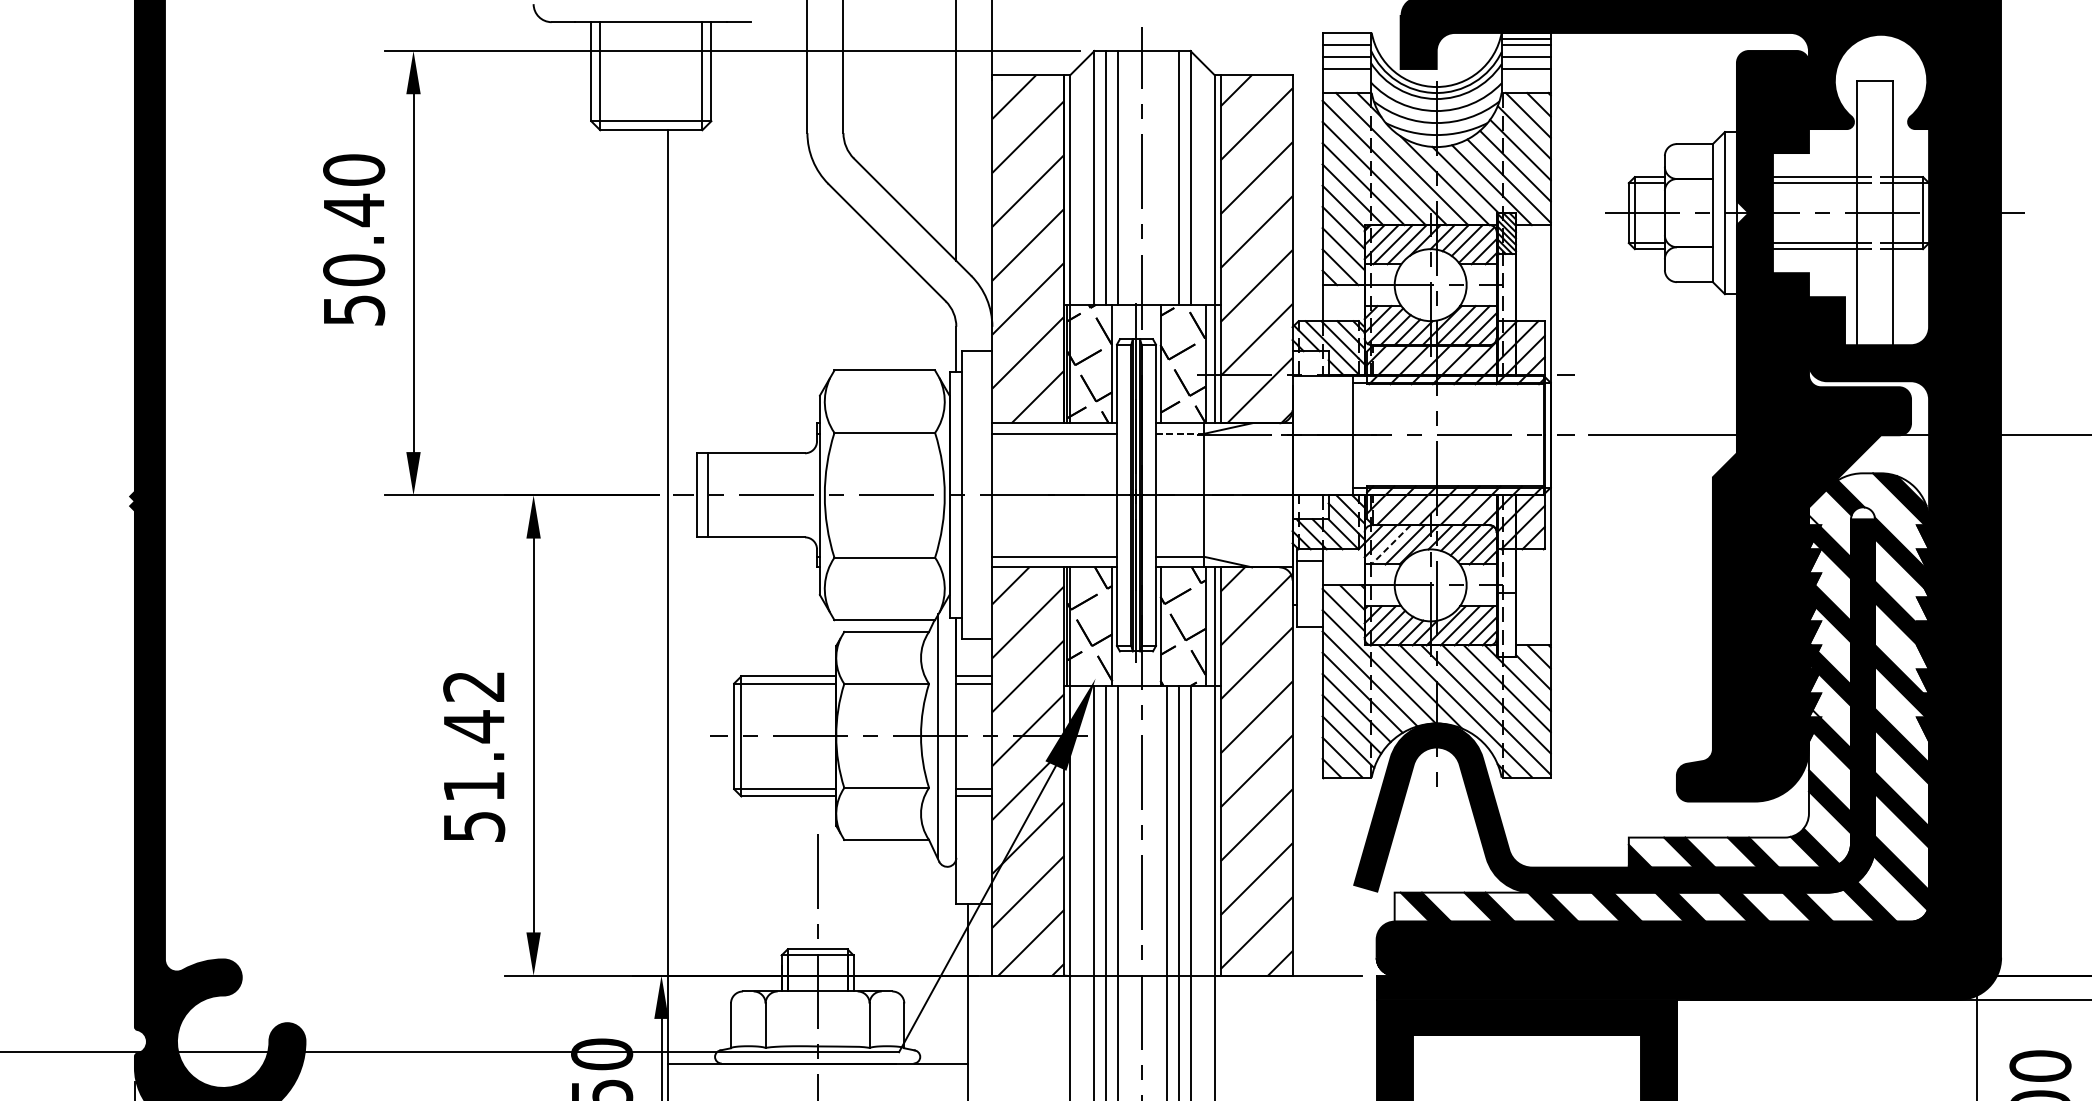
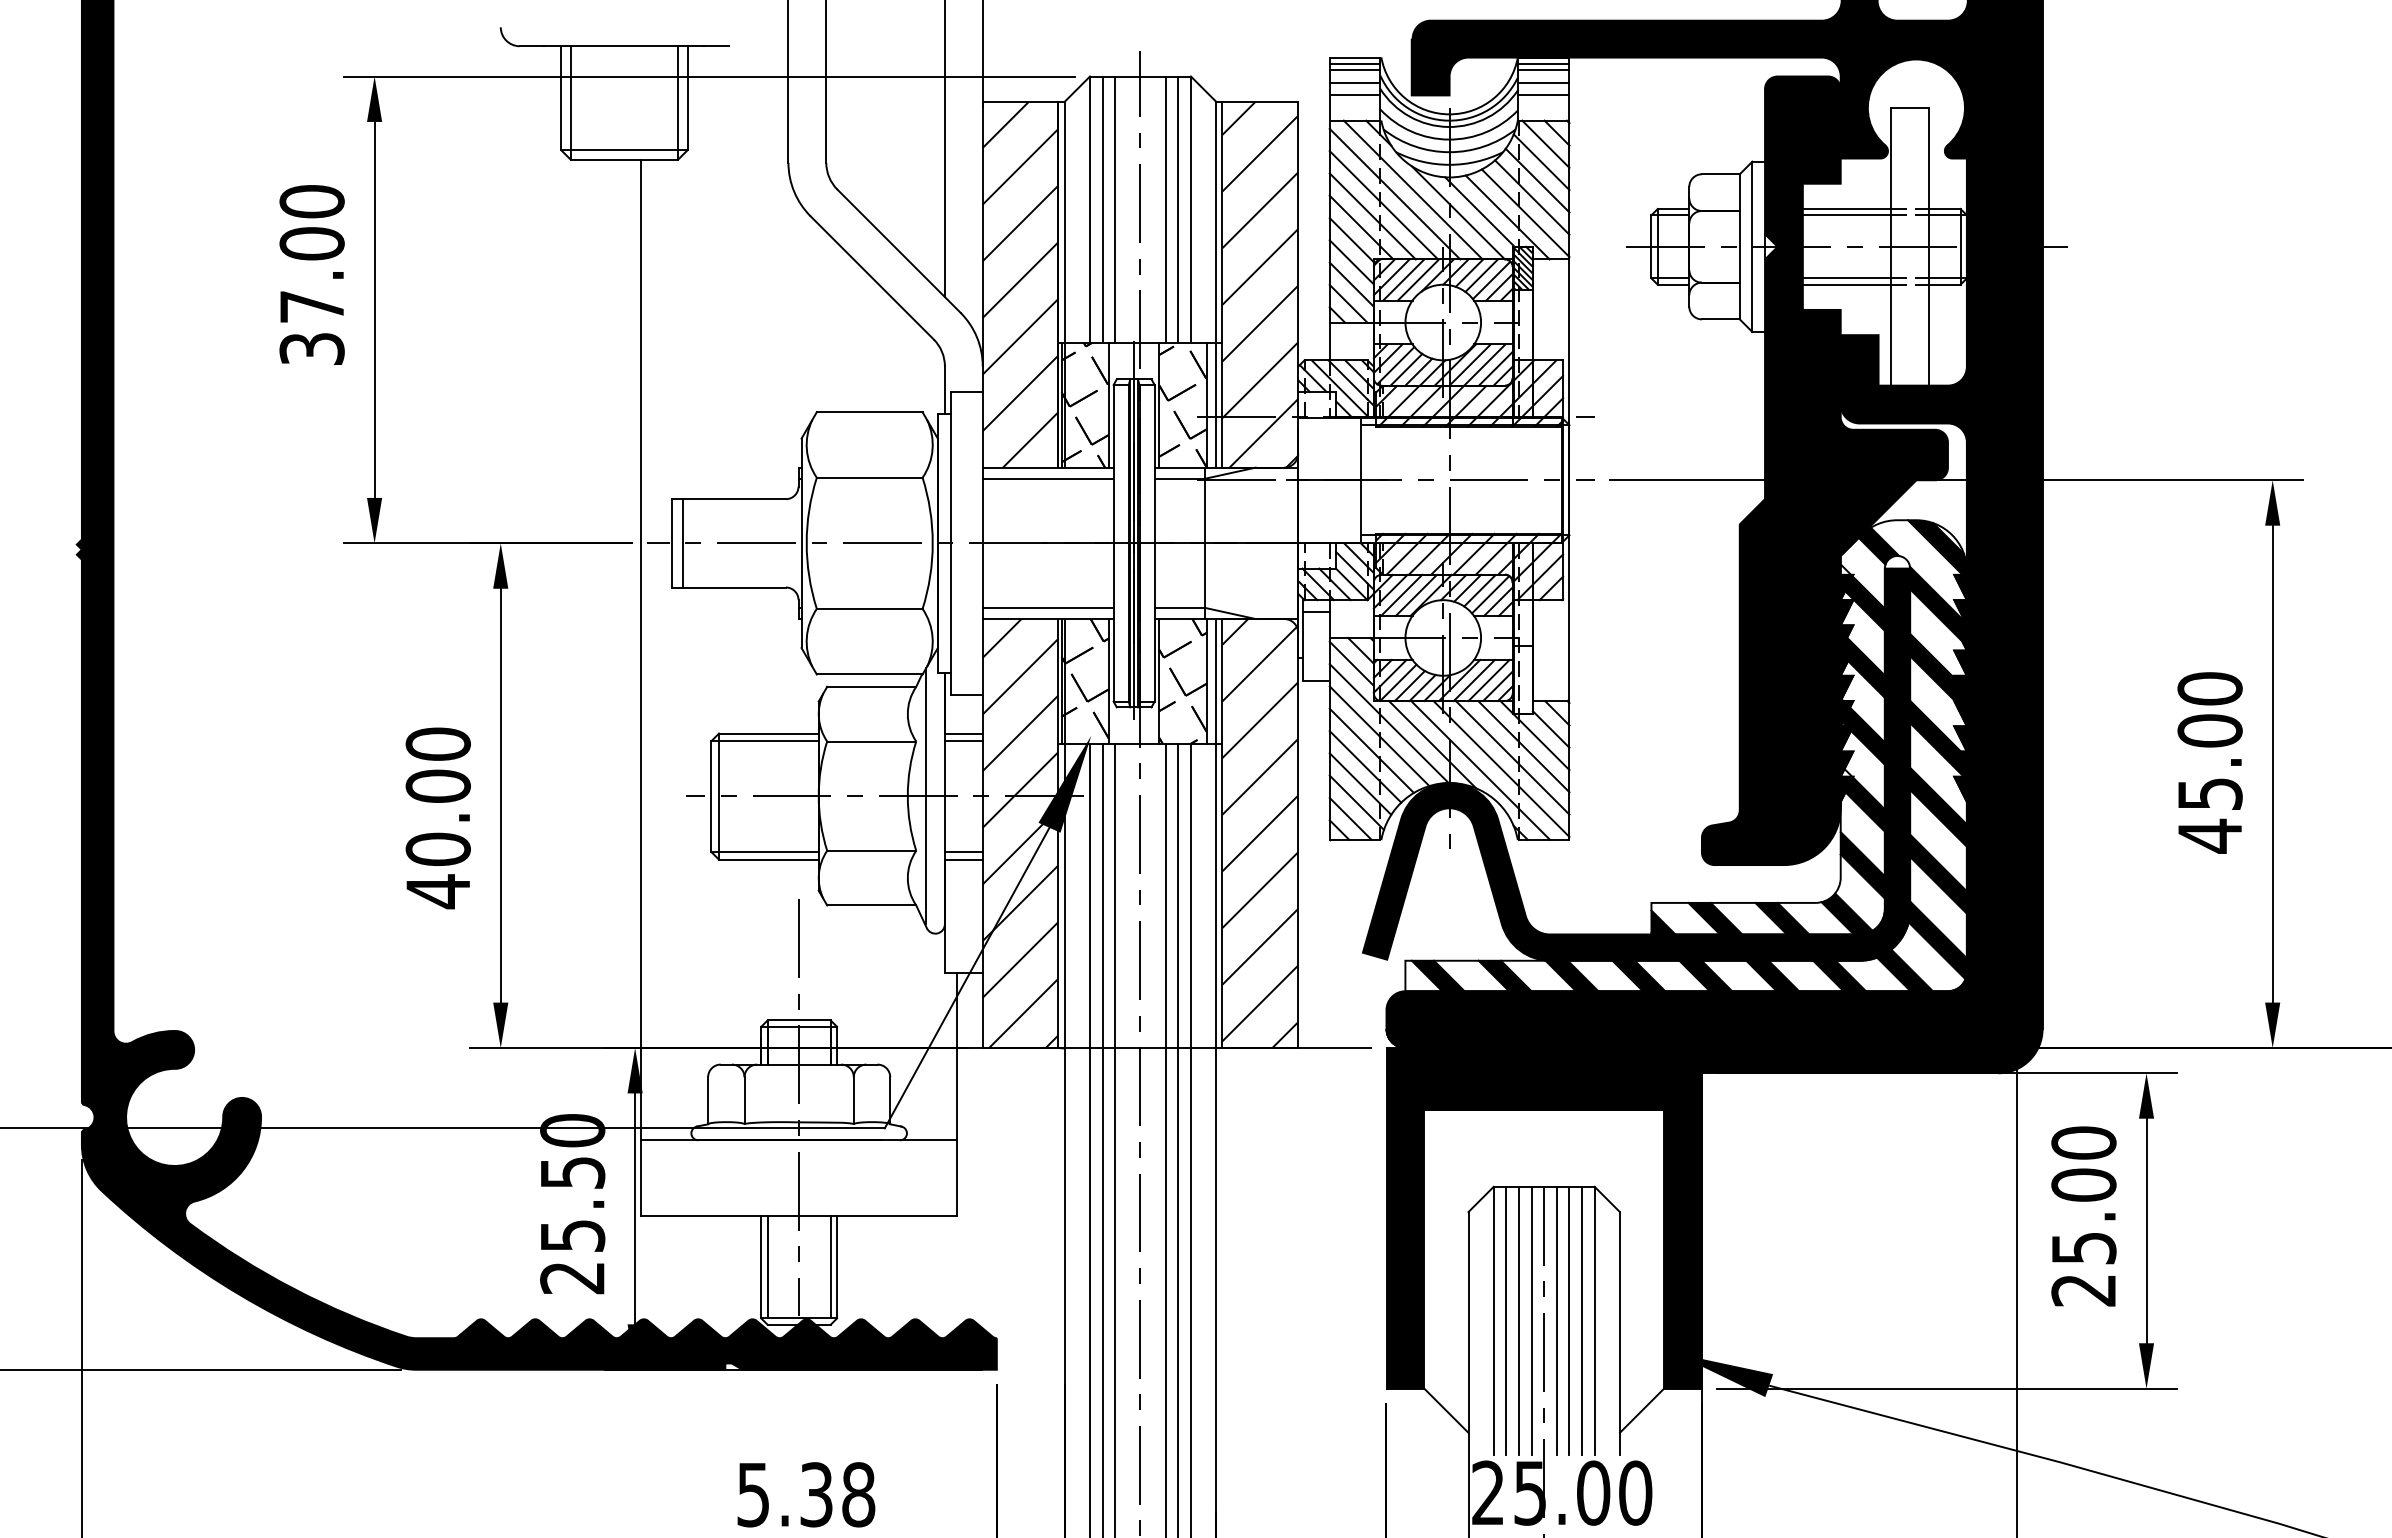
line: (1346, 38) -> (1354, 63), added
line: (1166, 177) -> (1165, 209), added
text: (353, 259) -> (311, 295), 50.40 -> 37.00
line: (1180, 433) -> (1180, 478), dashed -> solid
line: (1390, 544) -> (1401, 595), dashed -> solid
text: (473, 757) -> (437, 818), 51.42 -> 40.00

